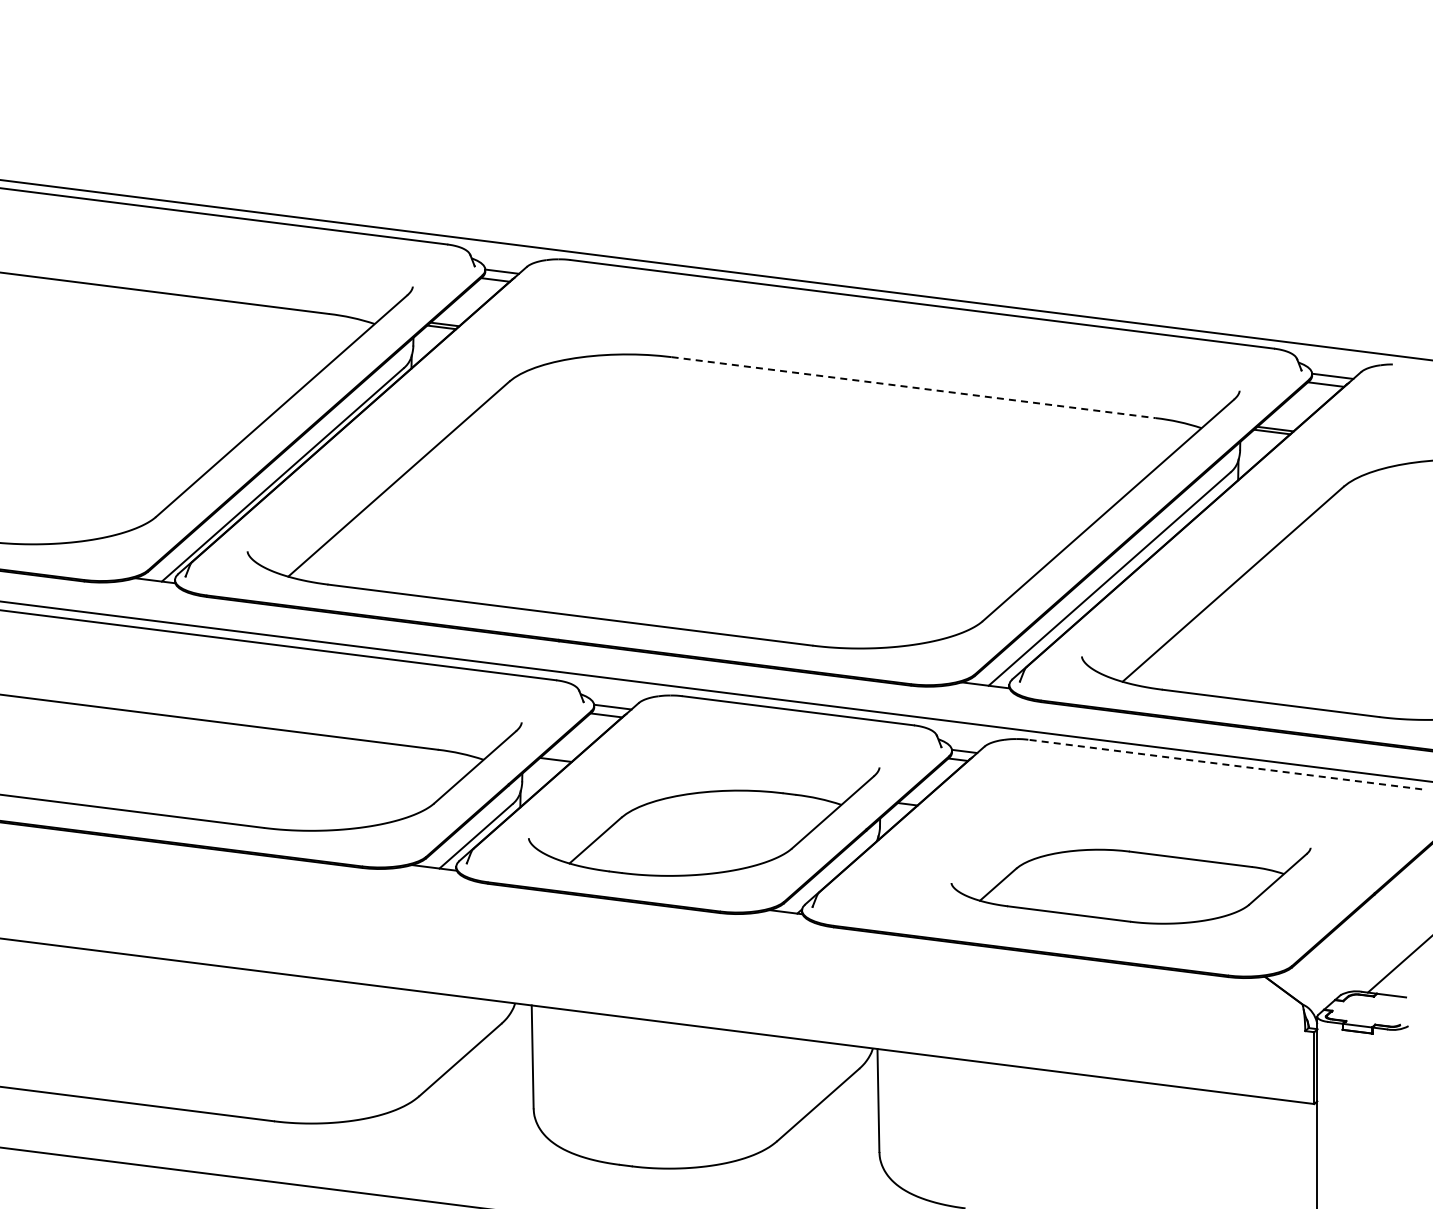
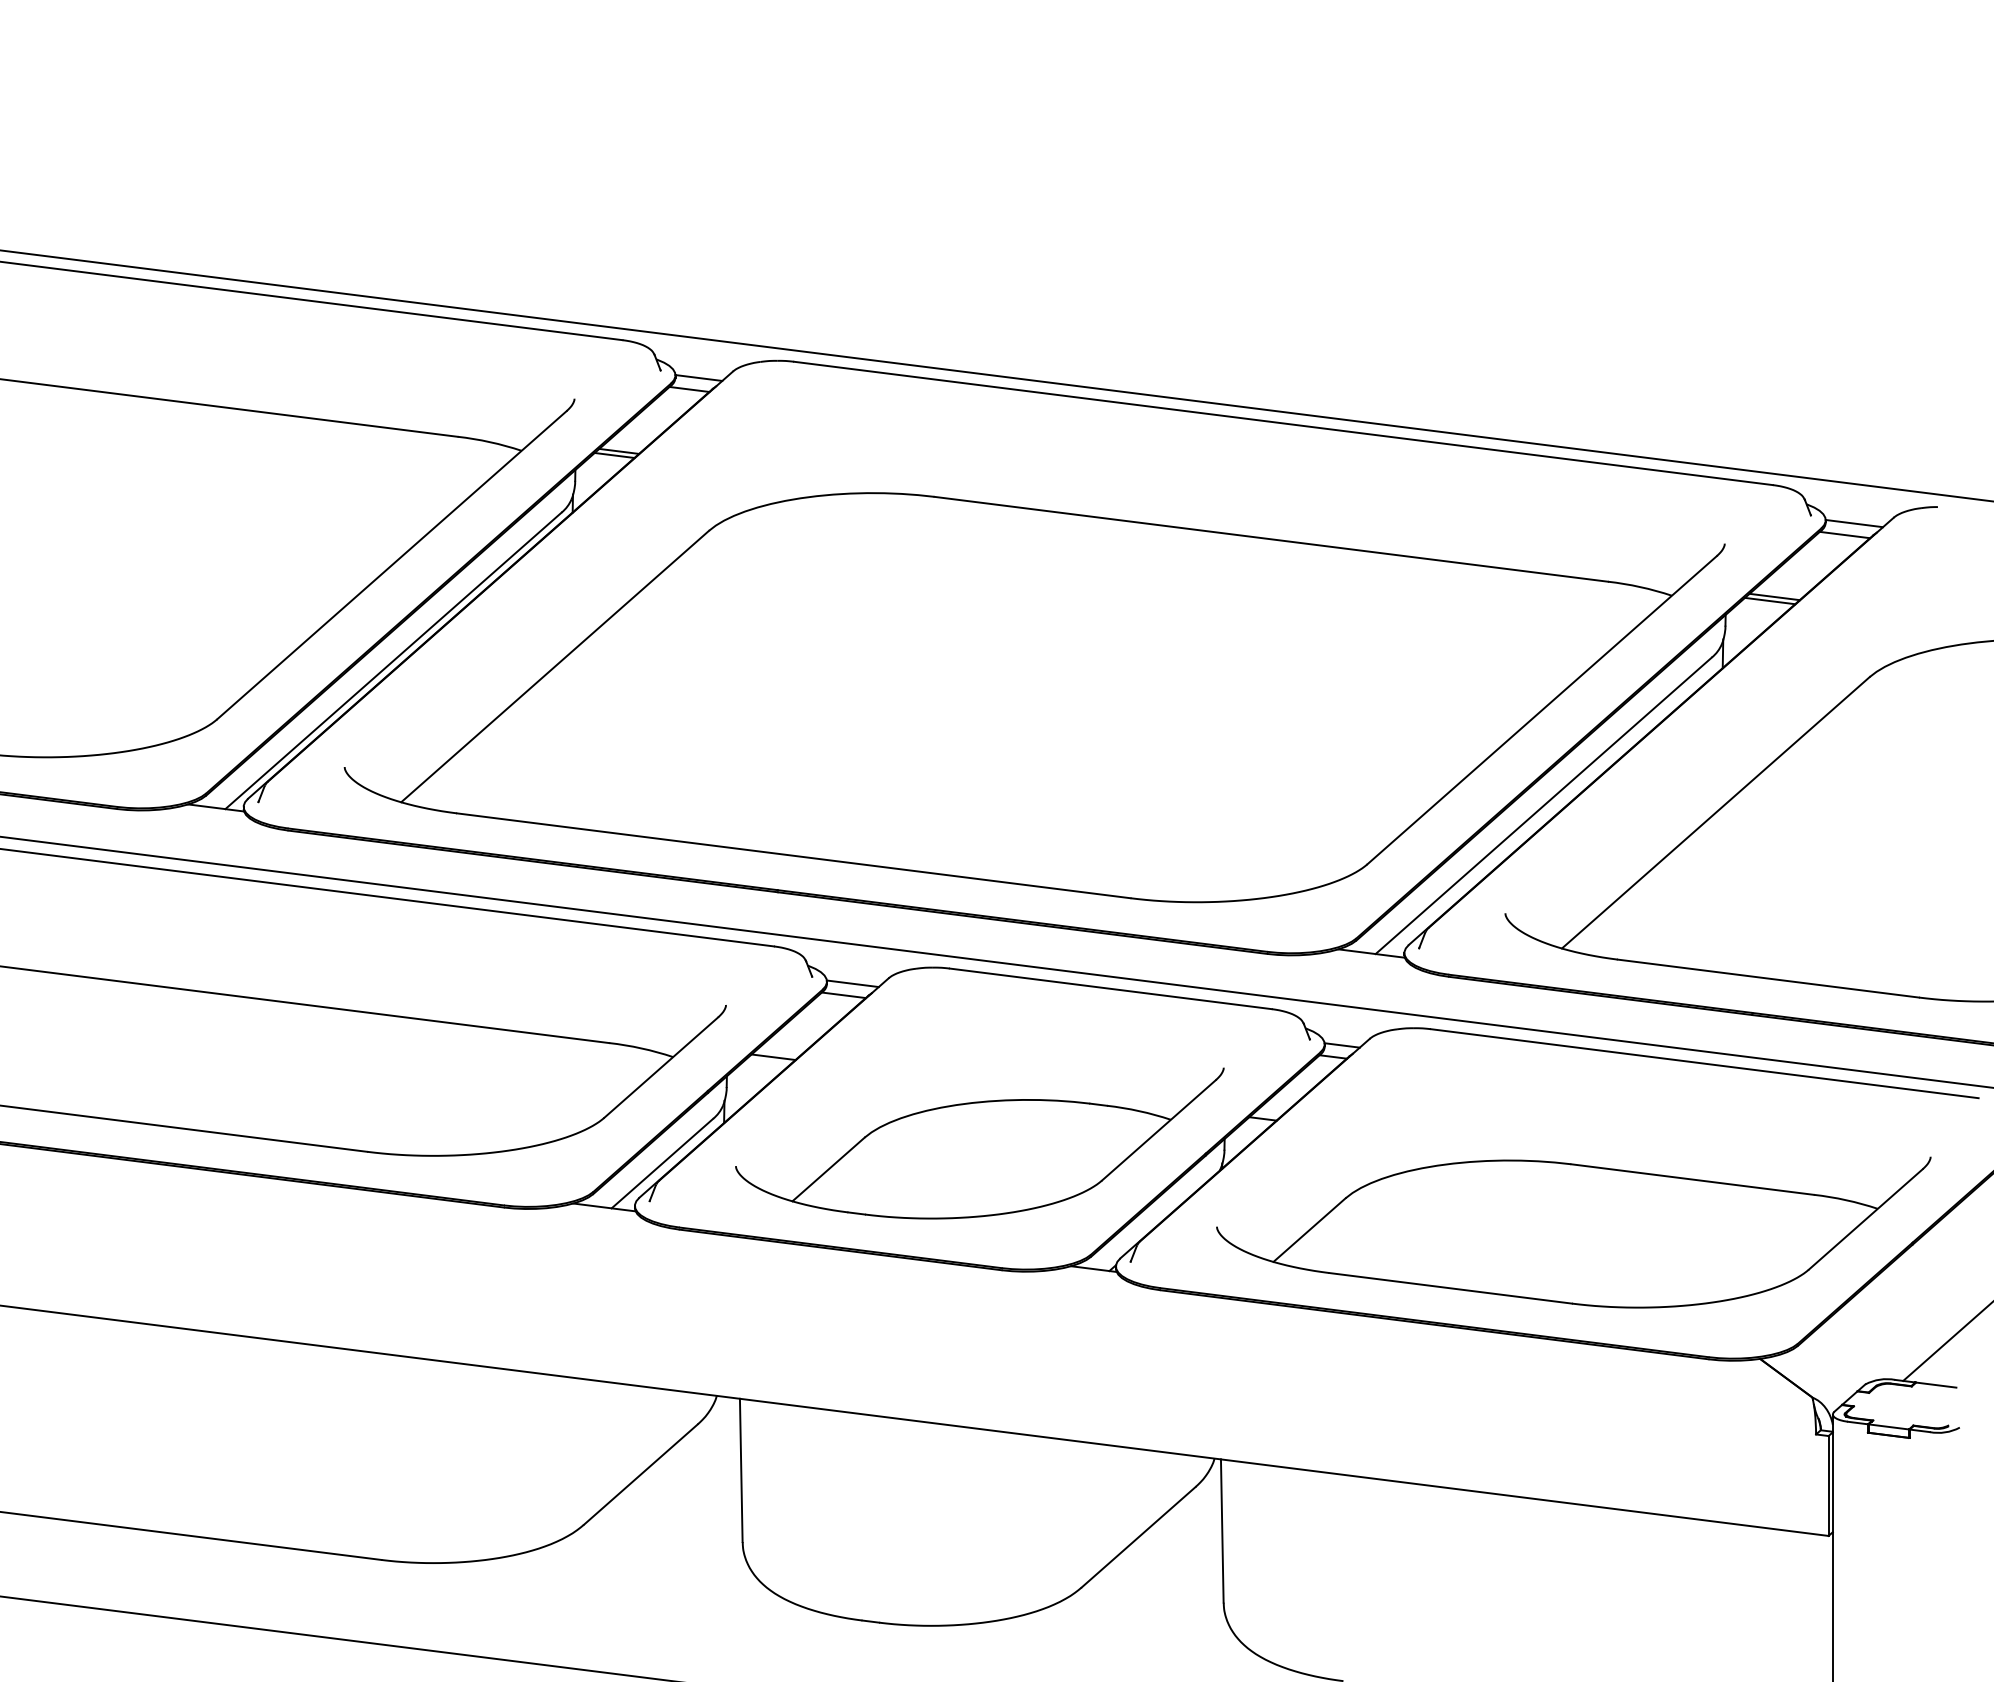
line: (913, 387) -> (1271, 539), dashed -> solid
line: (1224, 764) -> (1703, 1063), dashed -> solid
part: (1130, 885) -> (1572, 1231), size x1.43

